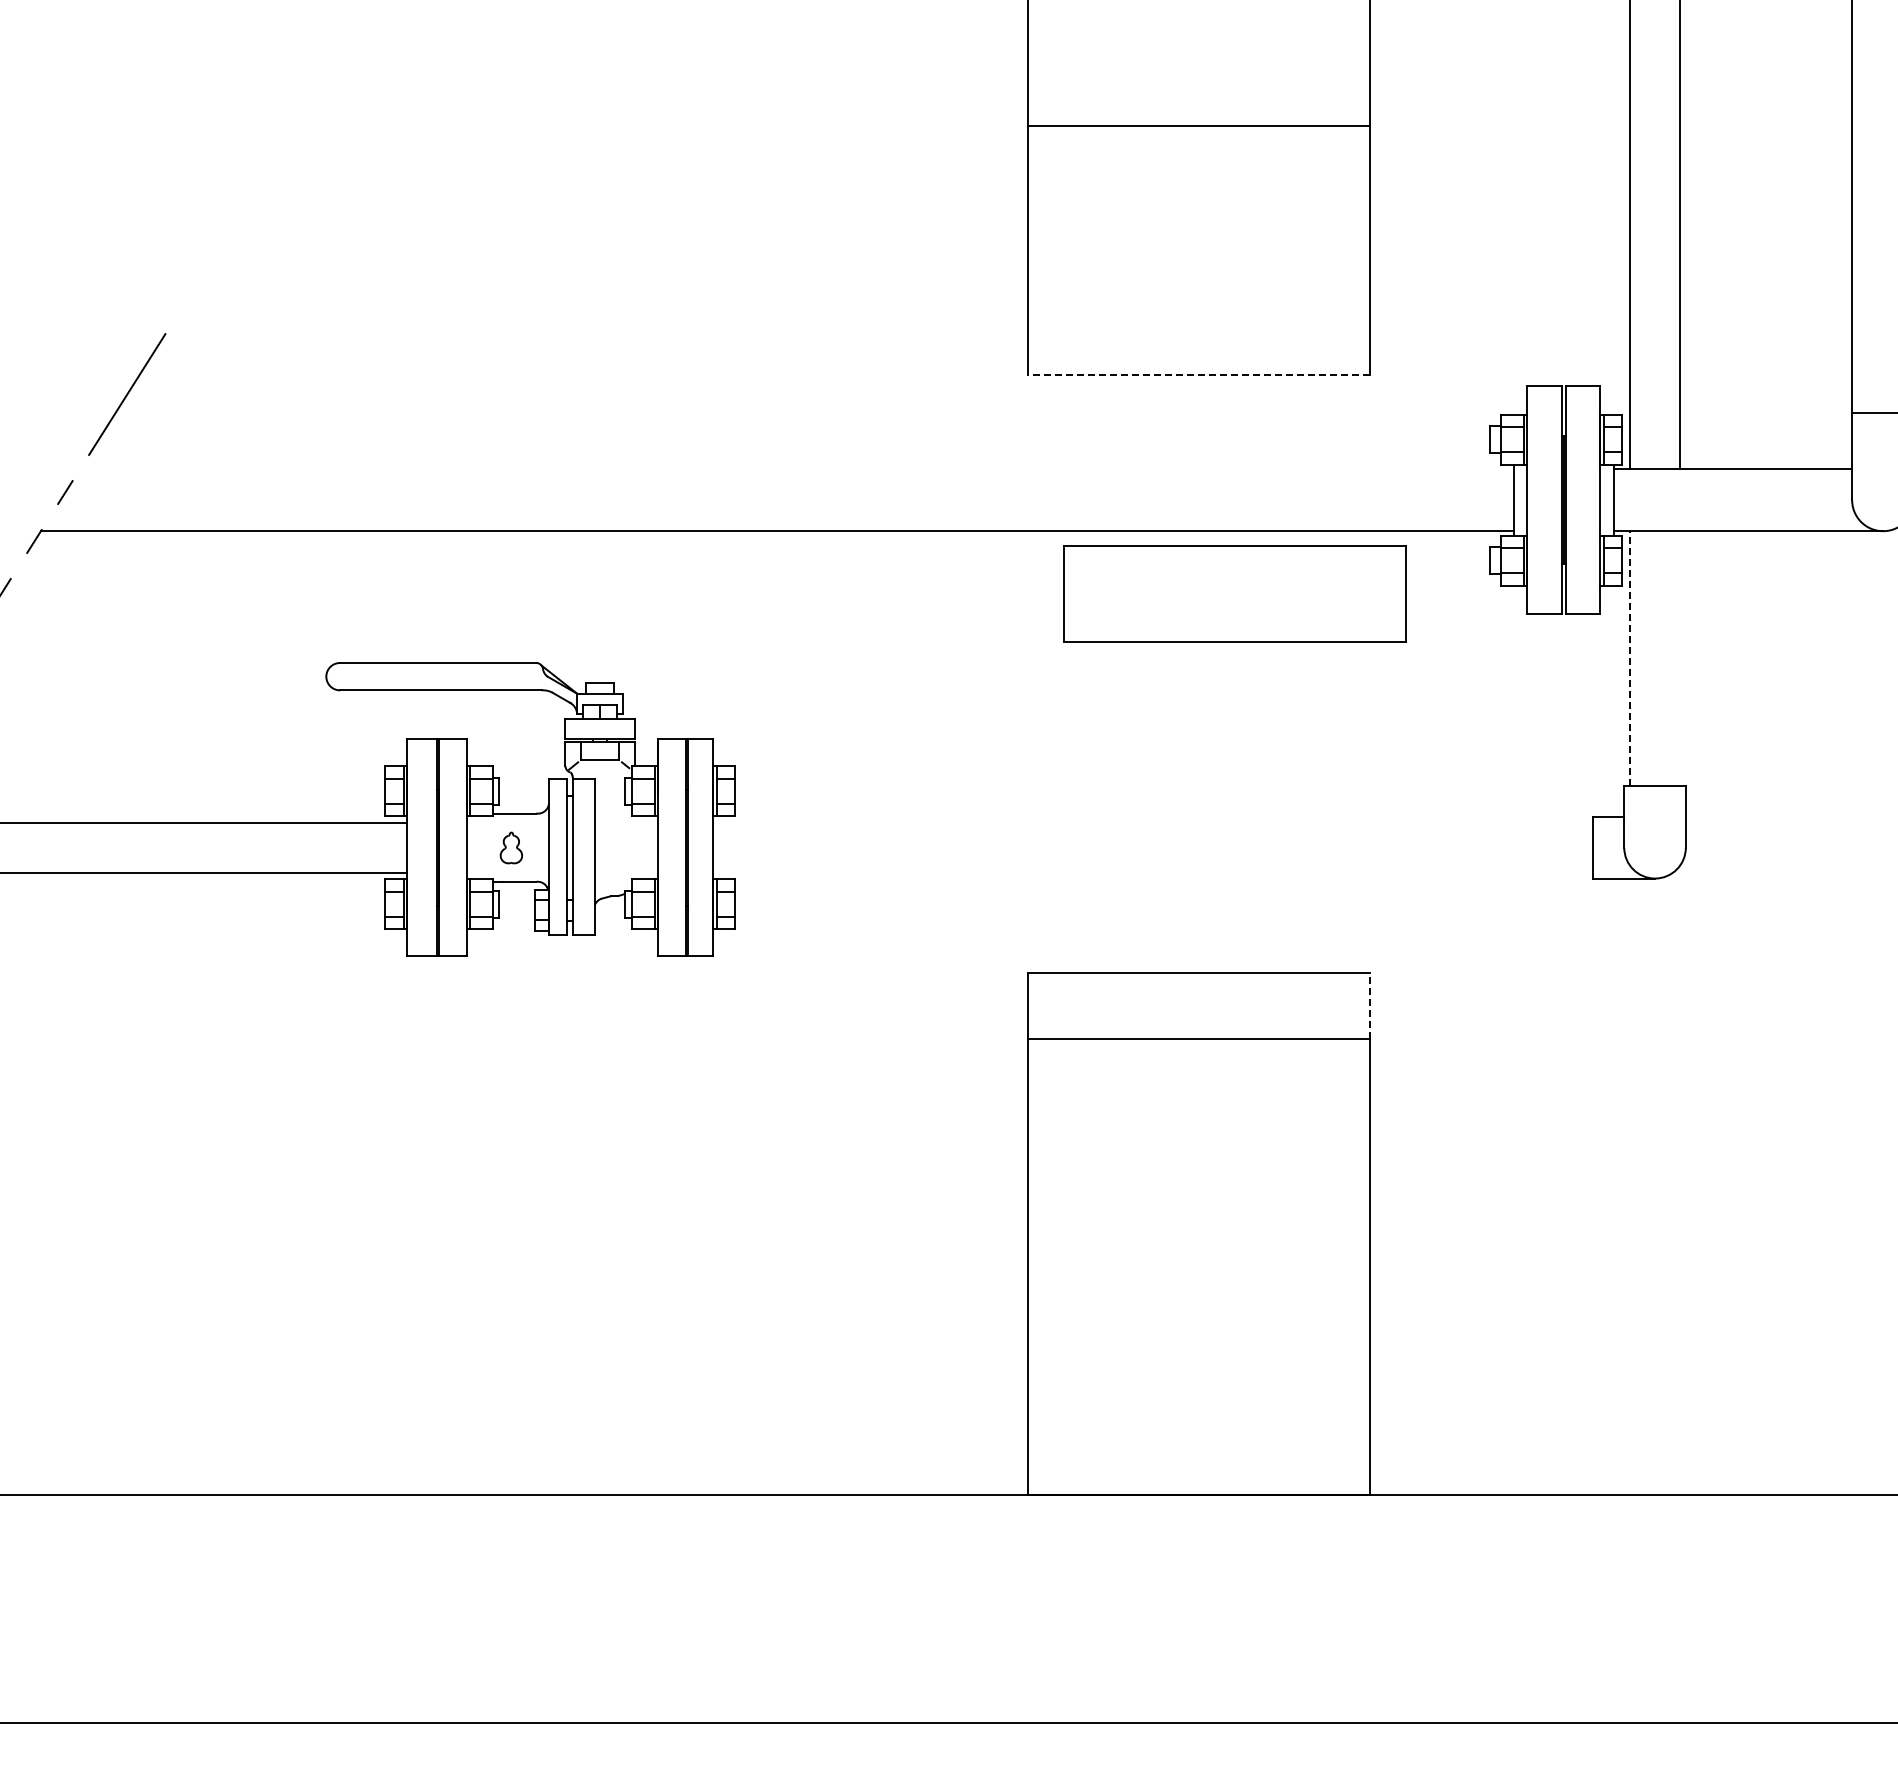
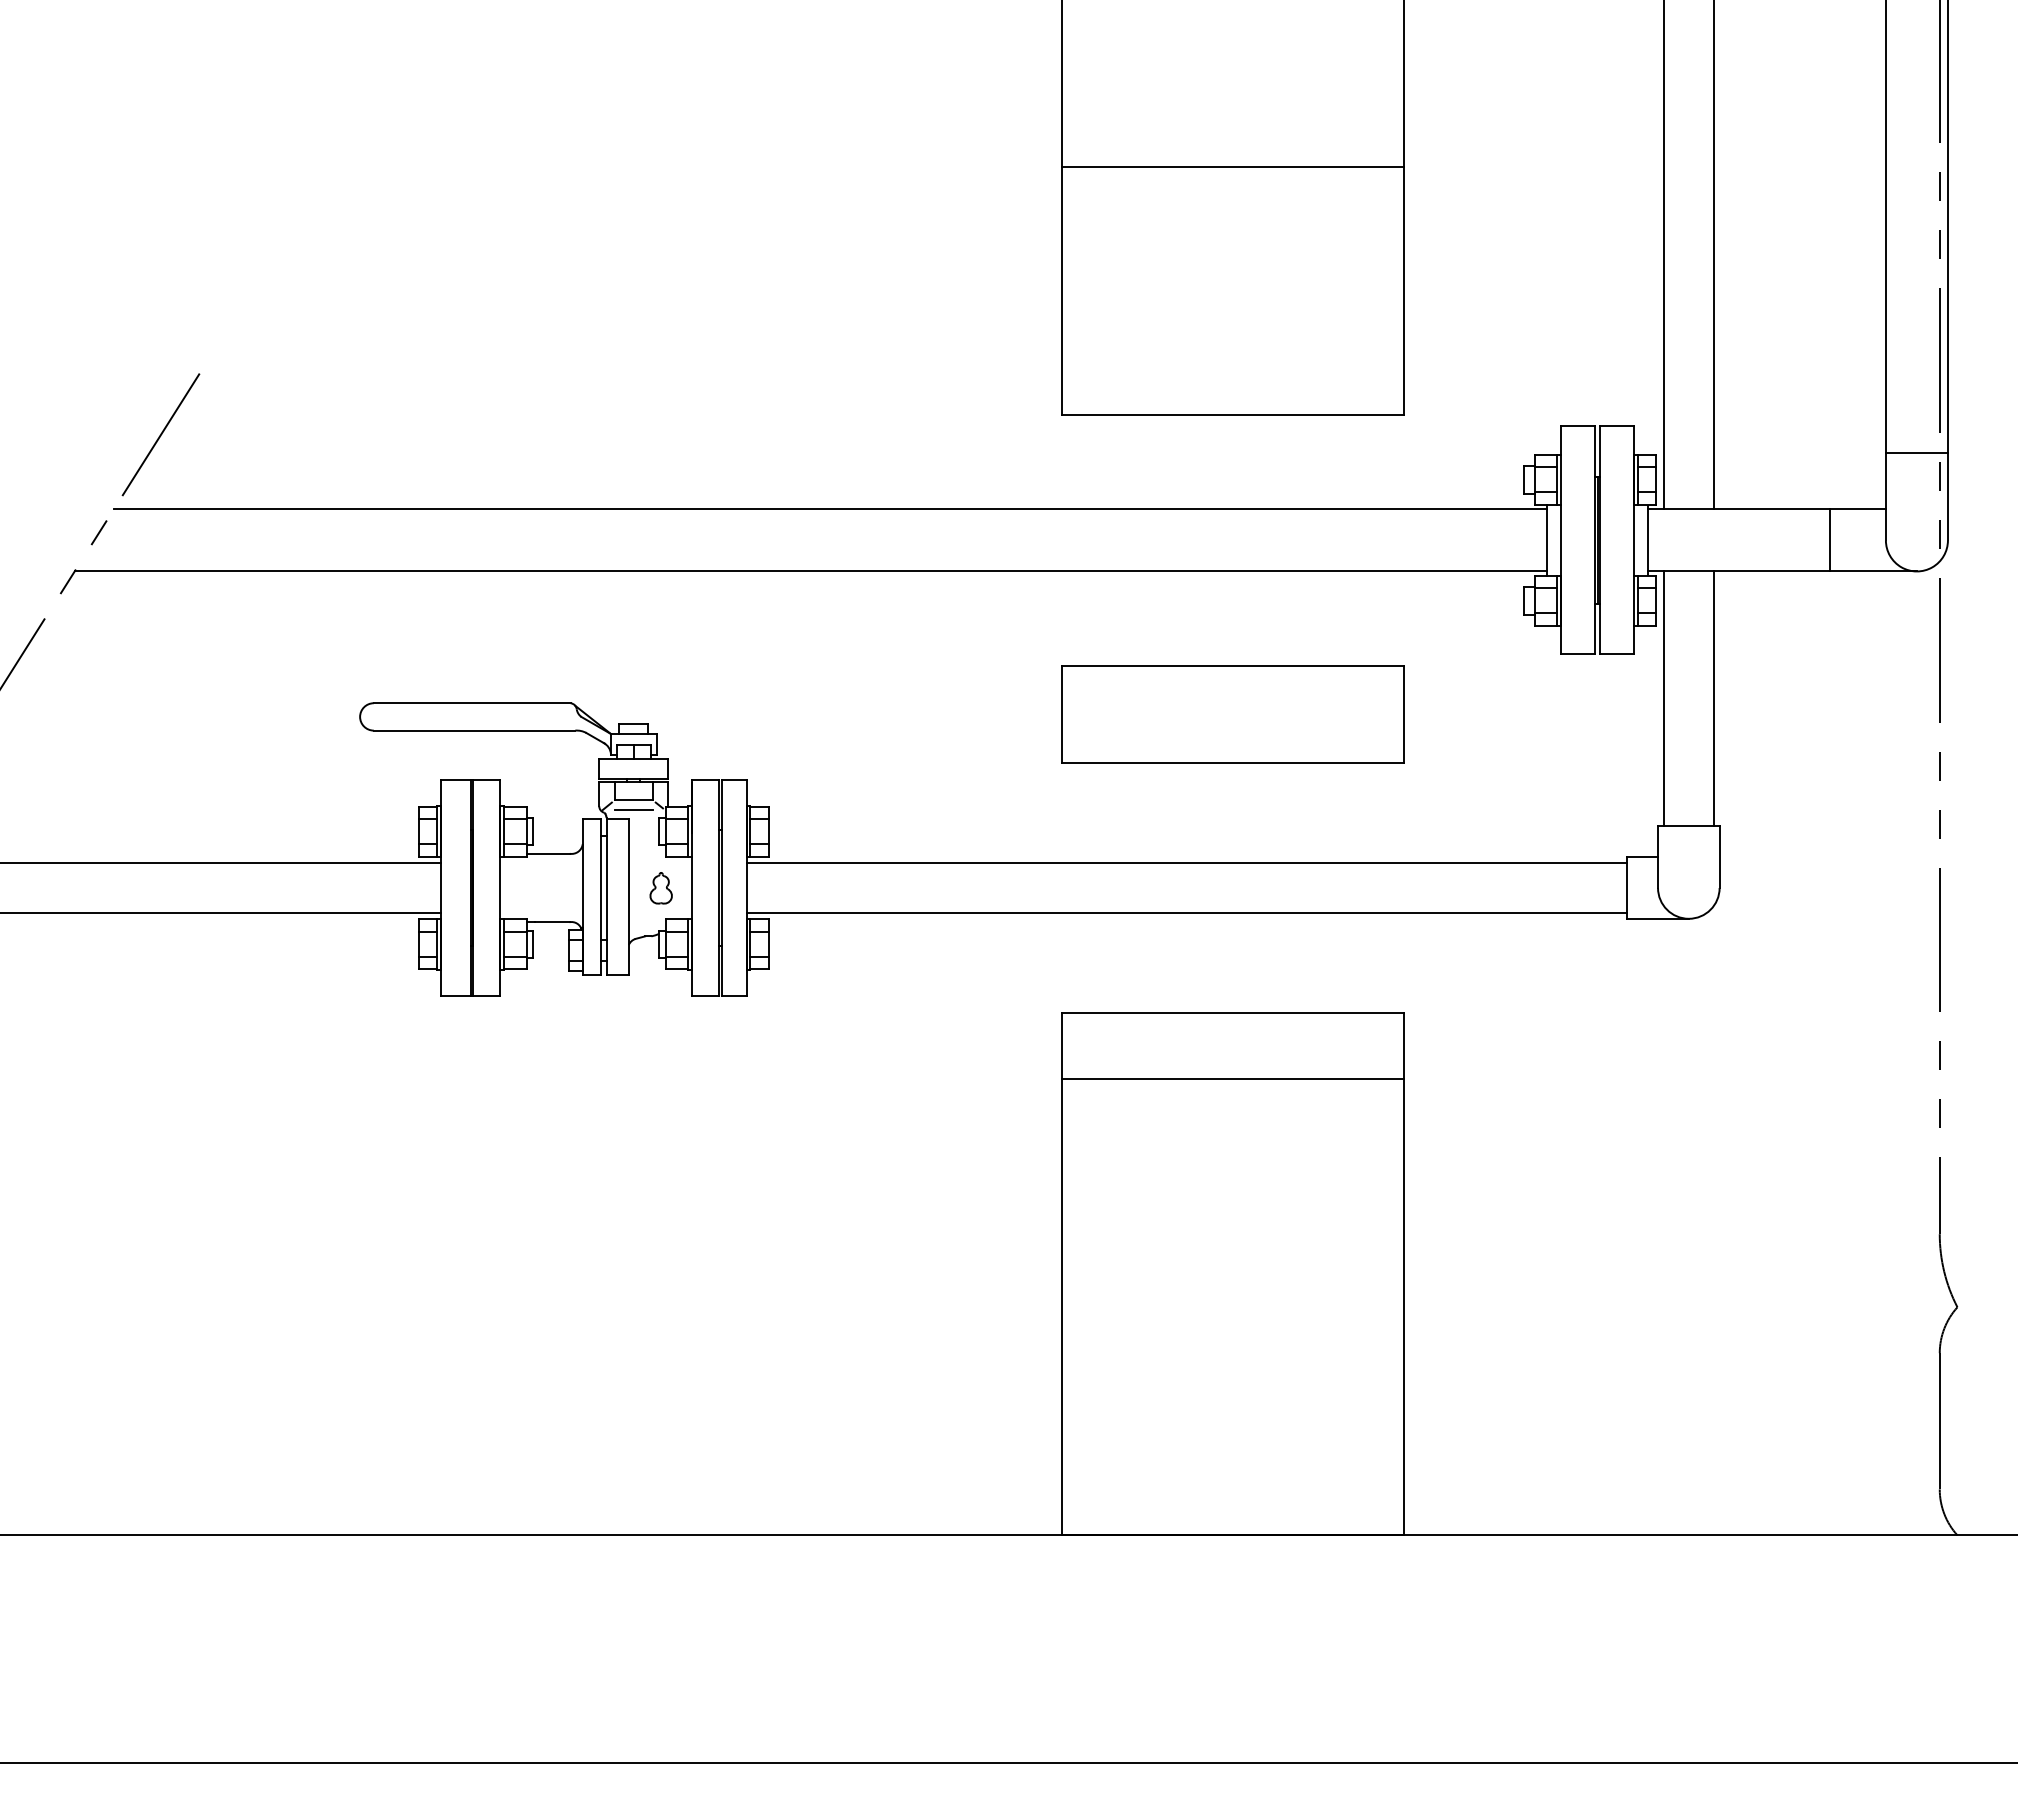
line: (1198, 374) -> (1232, 414), dashed -> solid
line: (796, 469) -> (830, 509), added
line: (1796, 500) -> (1830, 540), added
part: (1234, 594) -> (1232, 714), moved
line: (1630, 658) -> (1664, 698), dashed -> solid
line: (1679, 658) -> (1713, 698), added
line: (599, 770) -> (633, 810), added
line: (1152, 823) -> (1186, 863), added
part: (510, 848) -> (660, 888), moved
line: (1152, 872) -> (1186, 912), added
line: (1369, 1006) -> (1403, 1046), dashed -> solid

